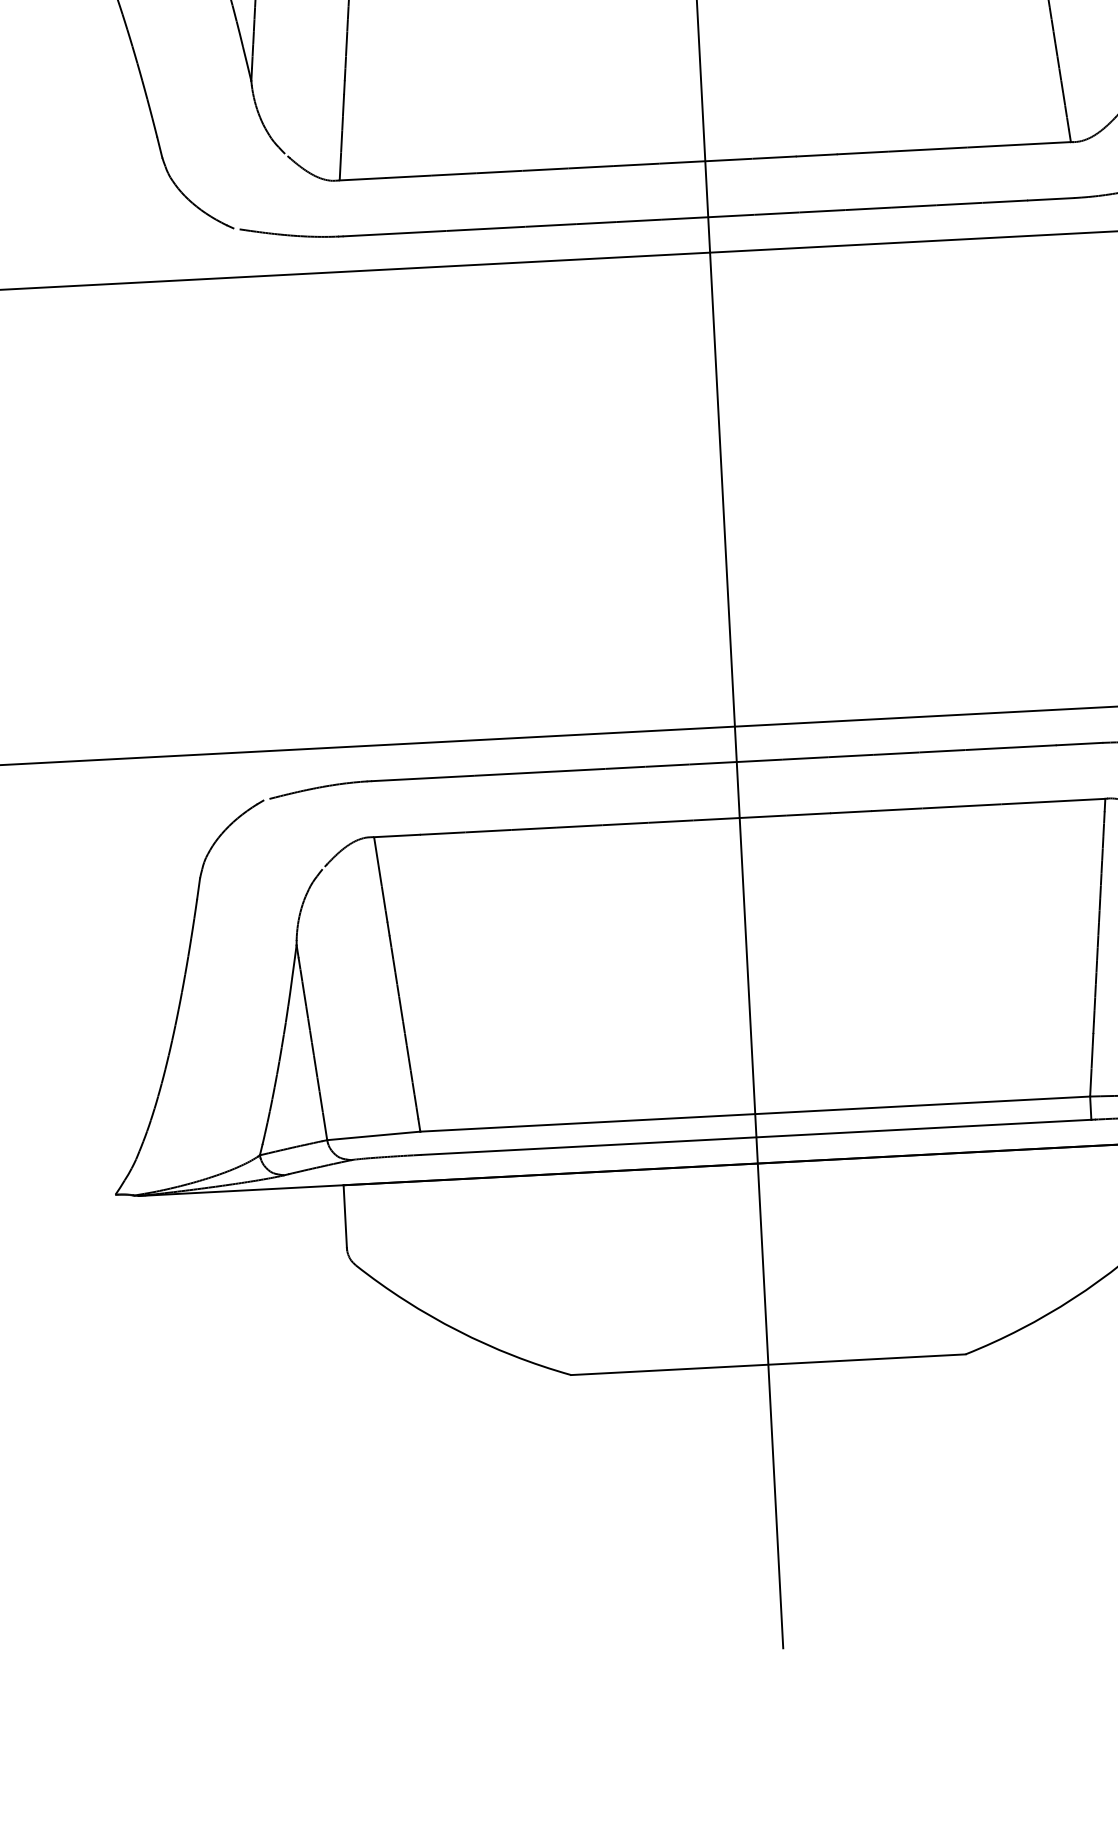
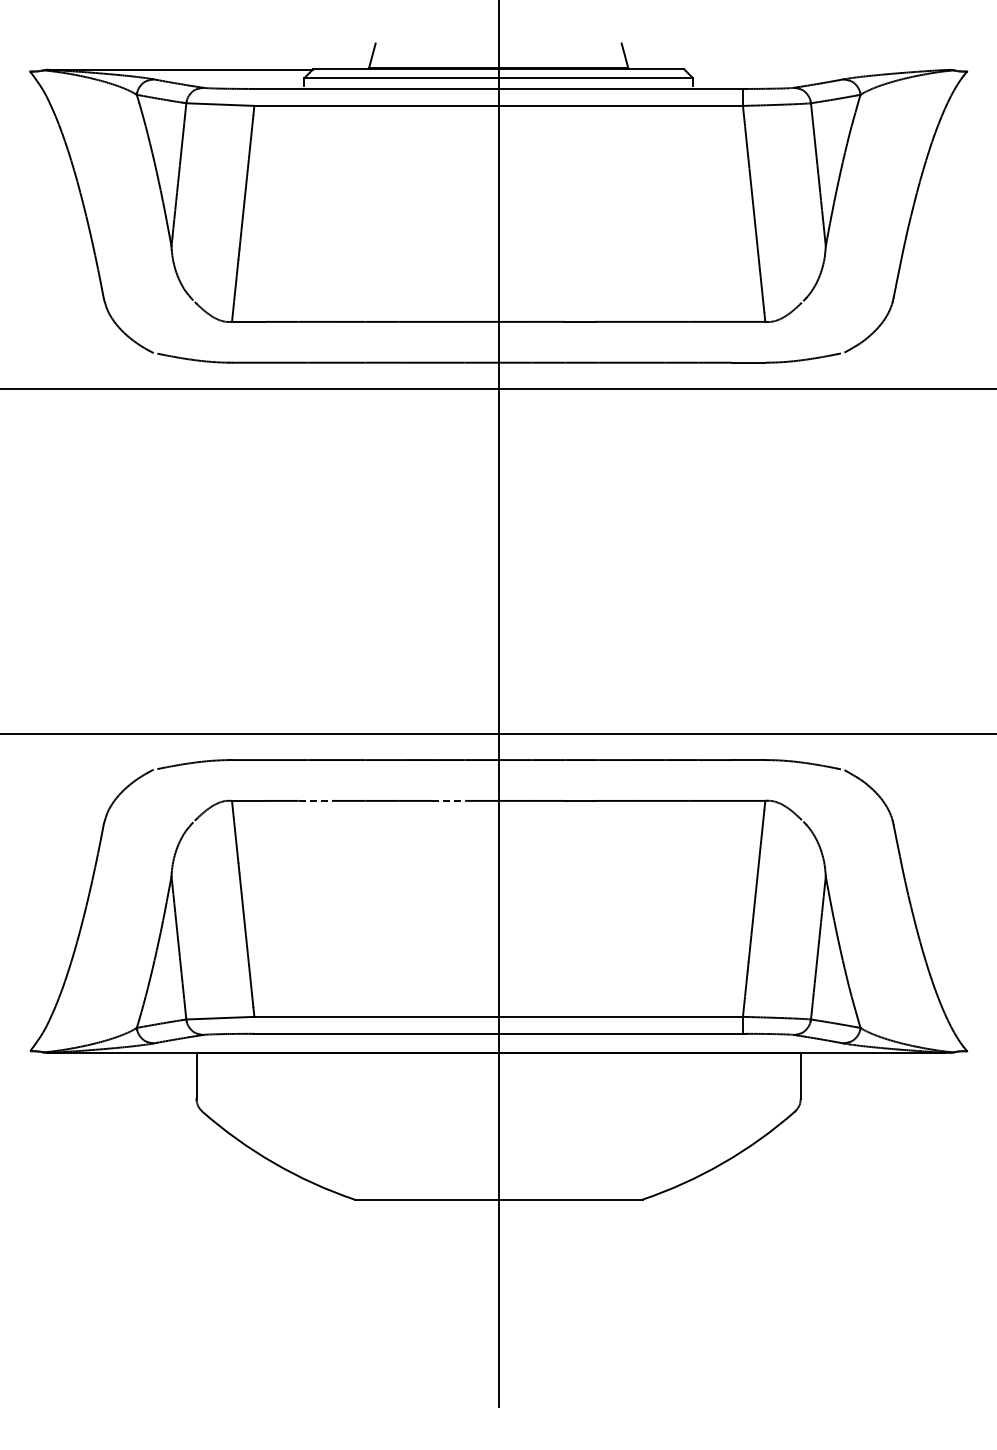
arc: (670, 821) -> (448, 800), solid -> dashed
arc: (488, 830) -> (315, 800), solid -> dashed

